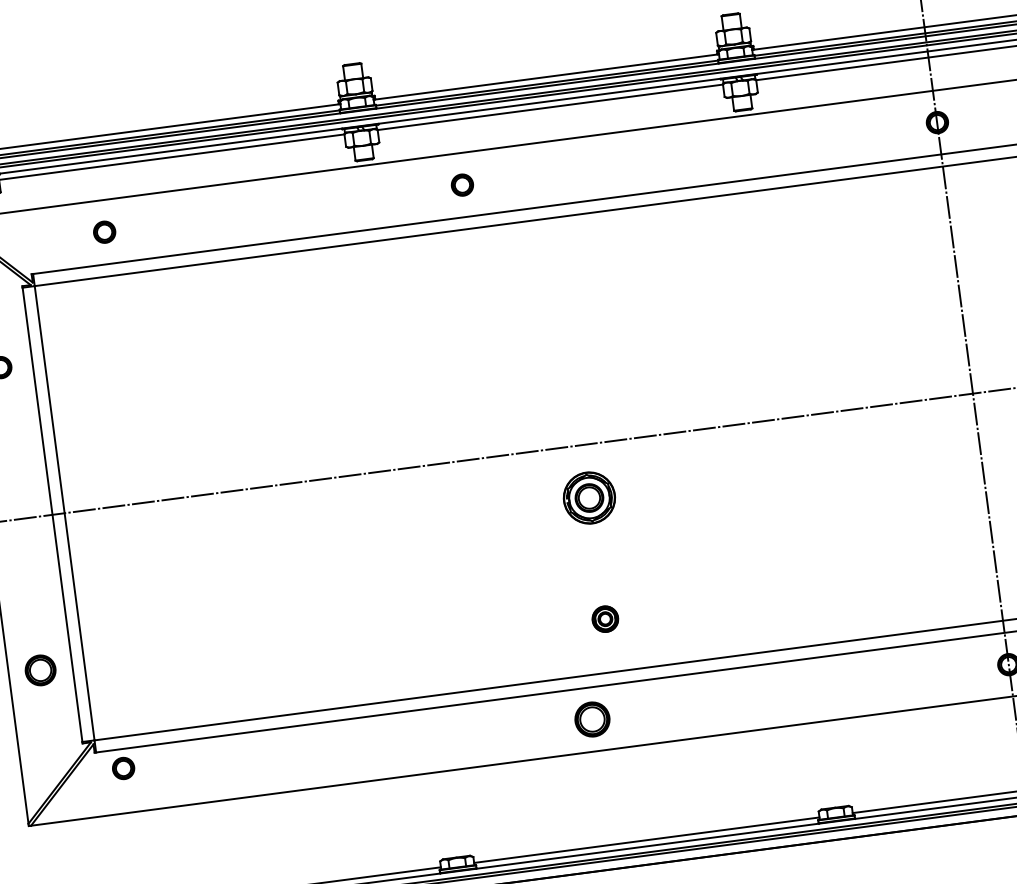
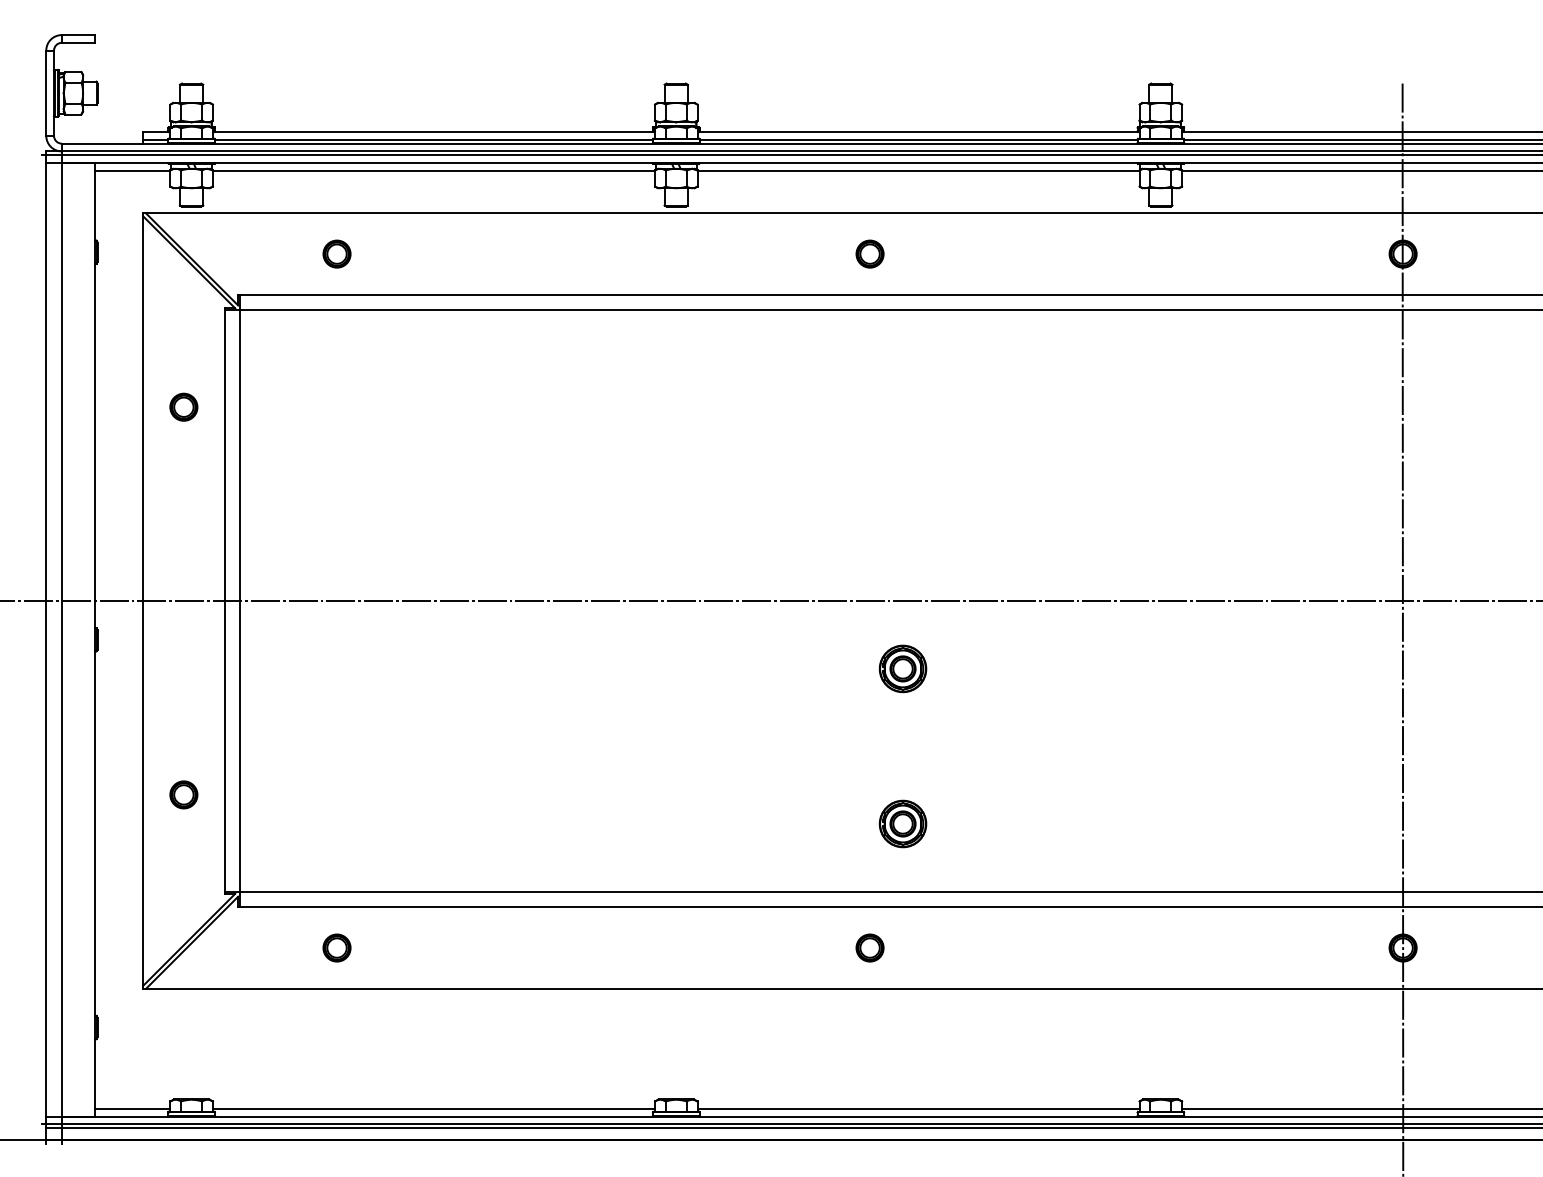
part: (461, 184) -> (869, 253), moved
part: (589, 497) -> (902, 668), size x0.71
part: (604, 618) -> (902, 823), size x1.43
part: (40, 670) -> (183, 794), size x0.71
part: (591, 719) -> (869, 947), size x0.62
part: (123, 768) -> (336, 947), moved

